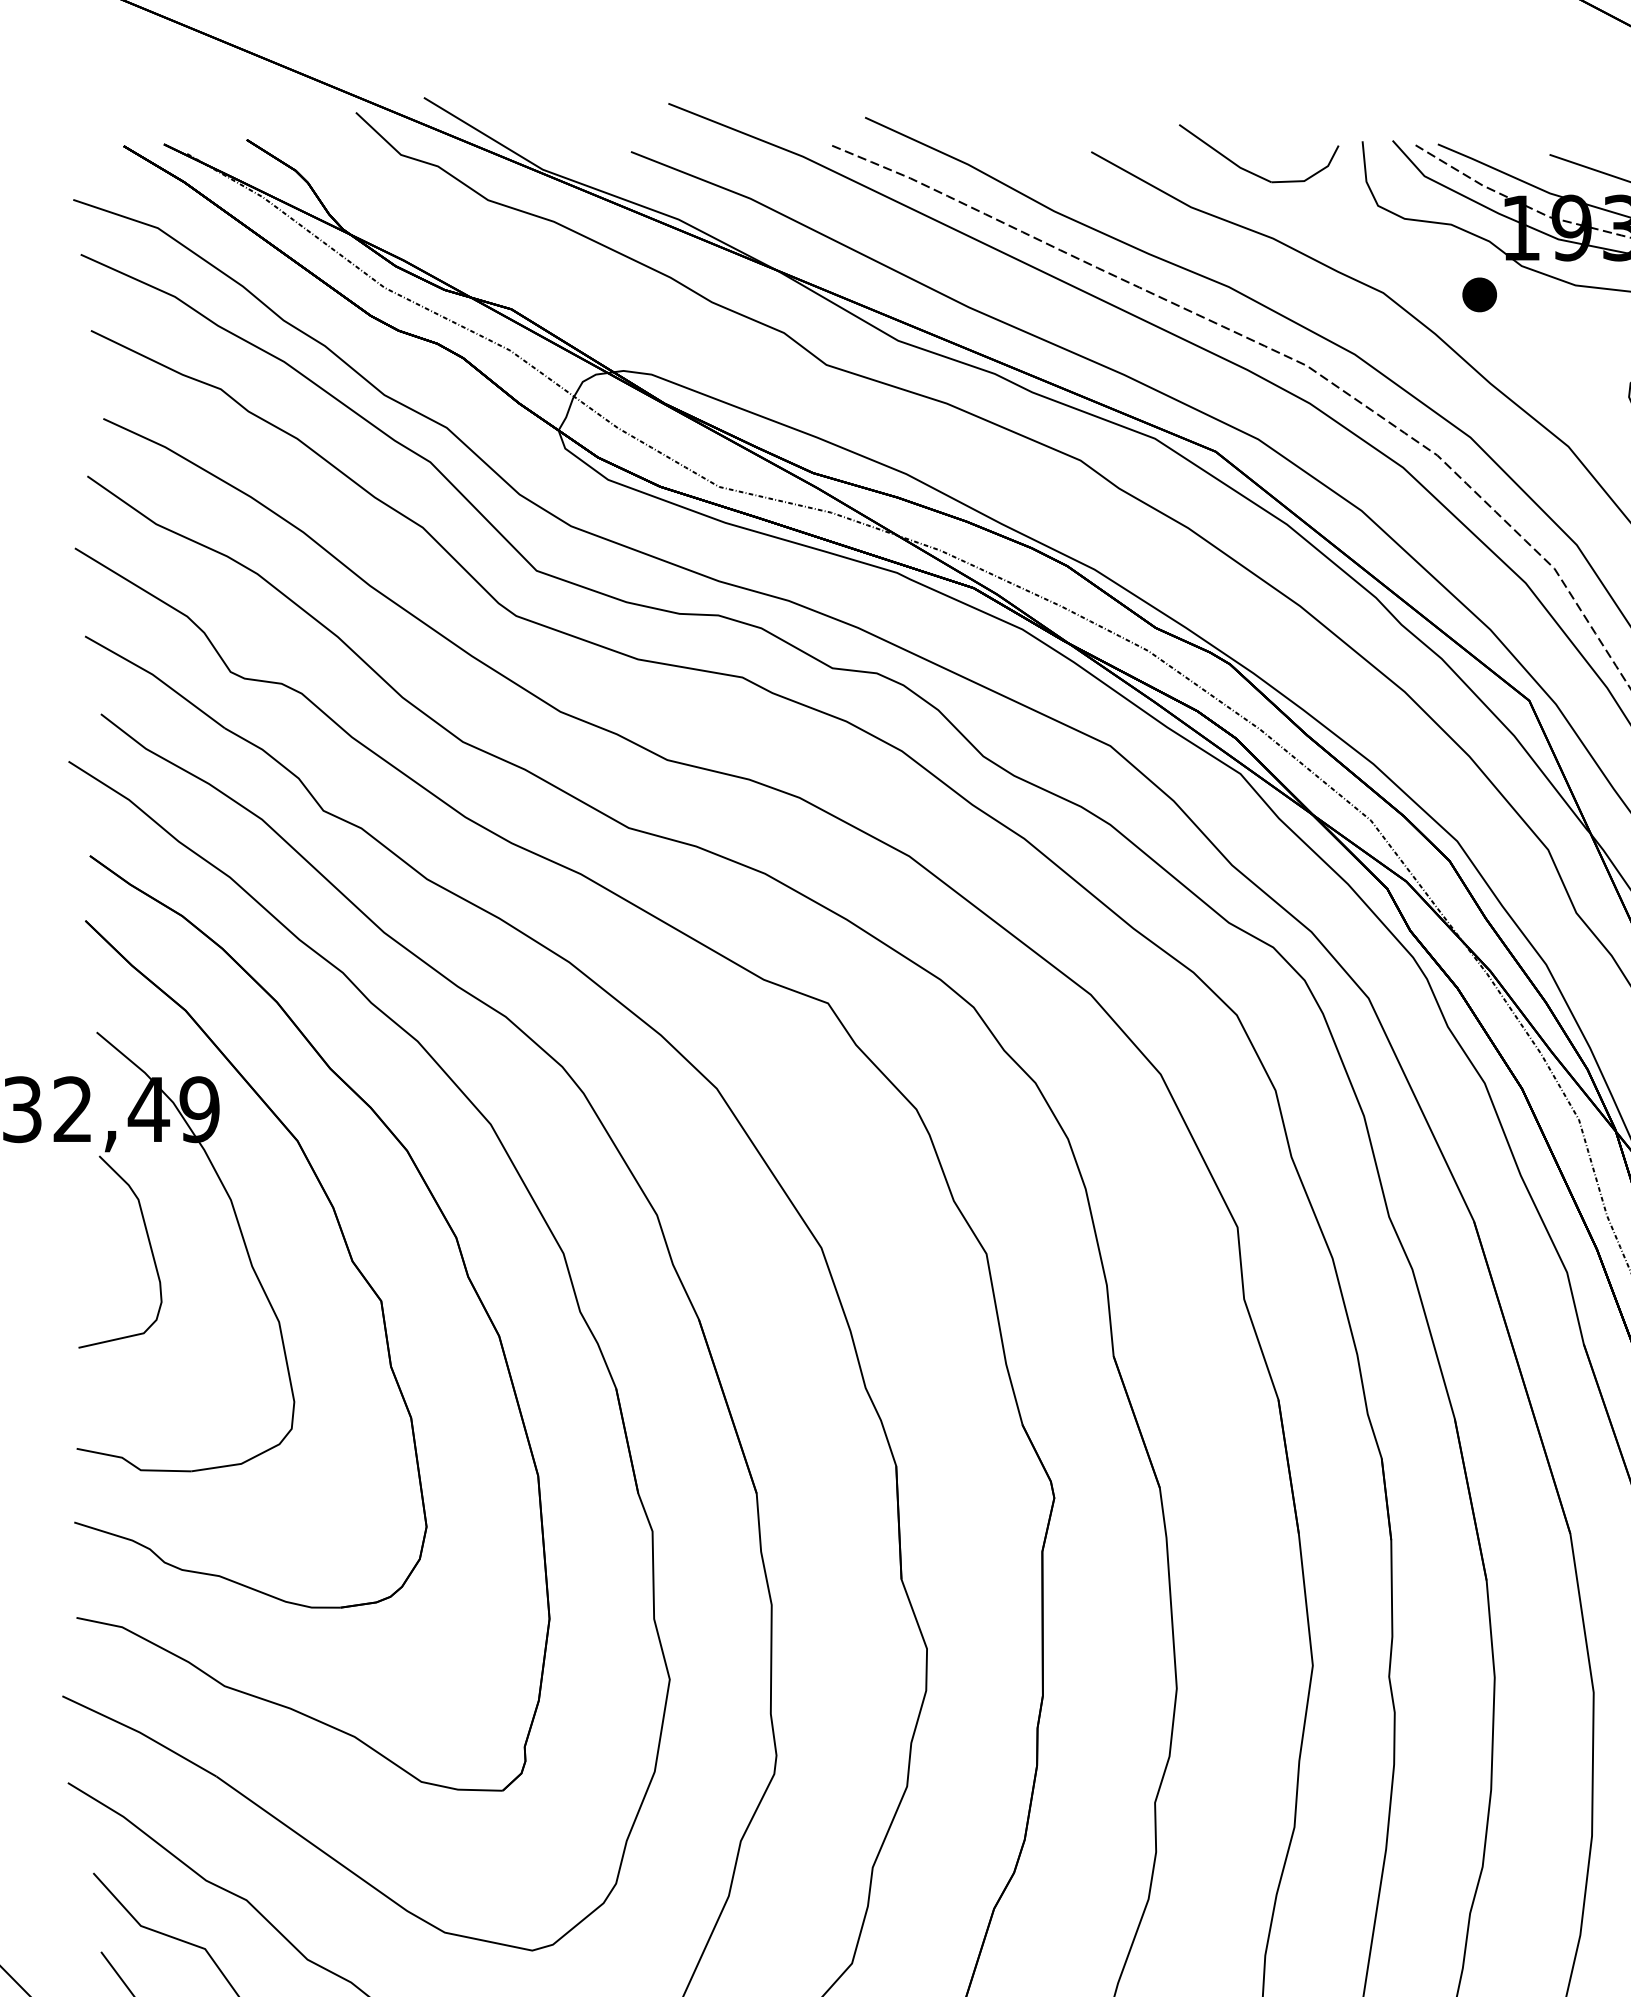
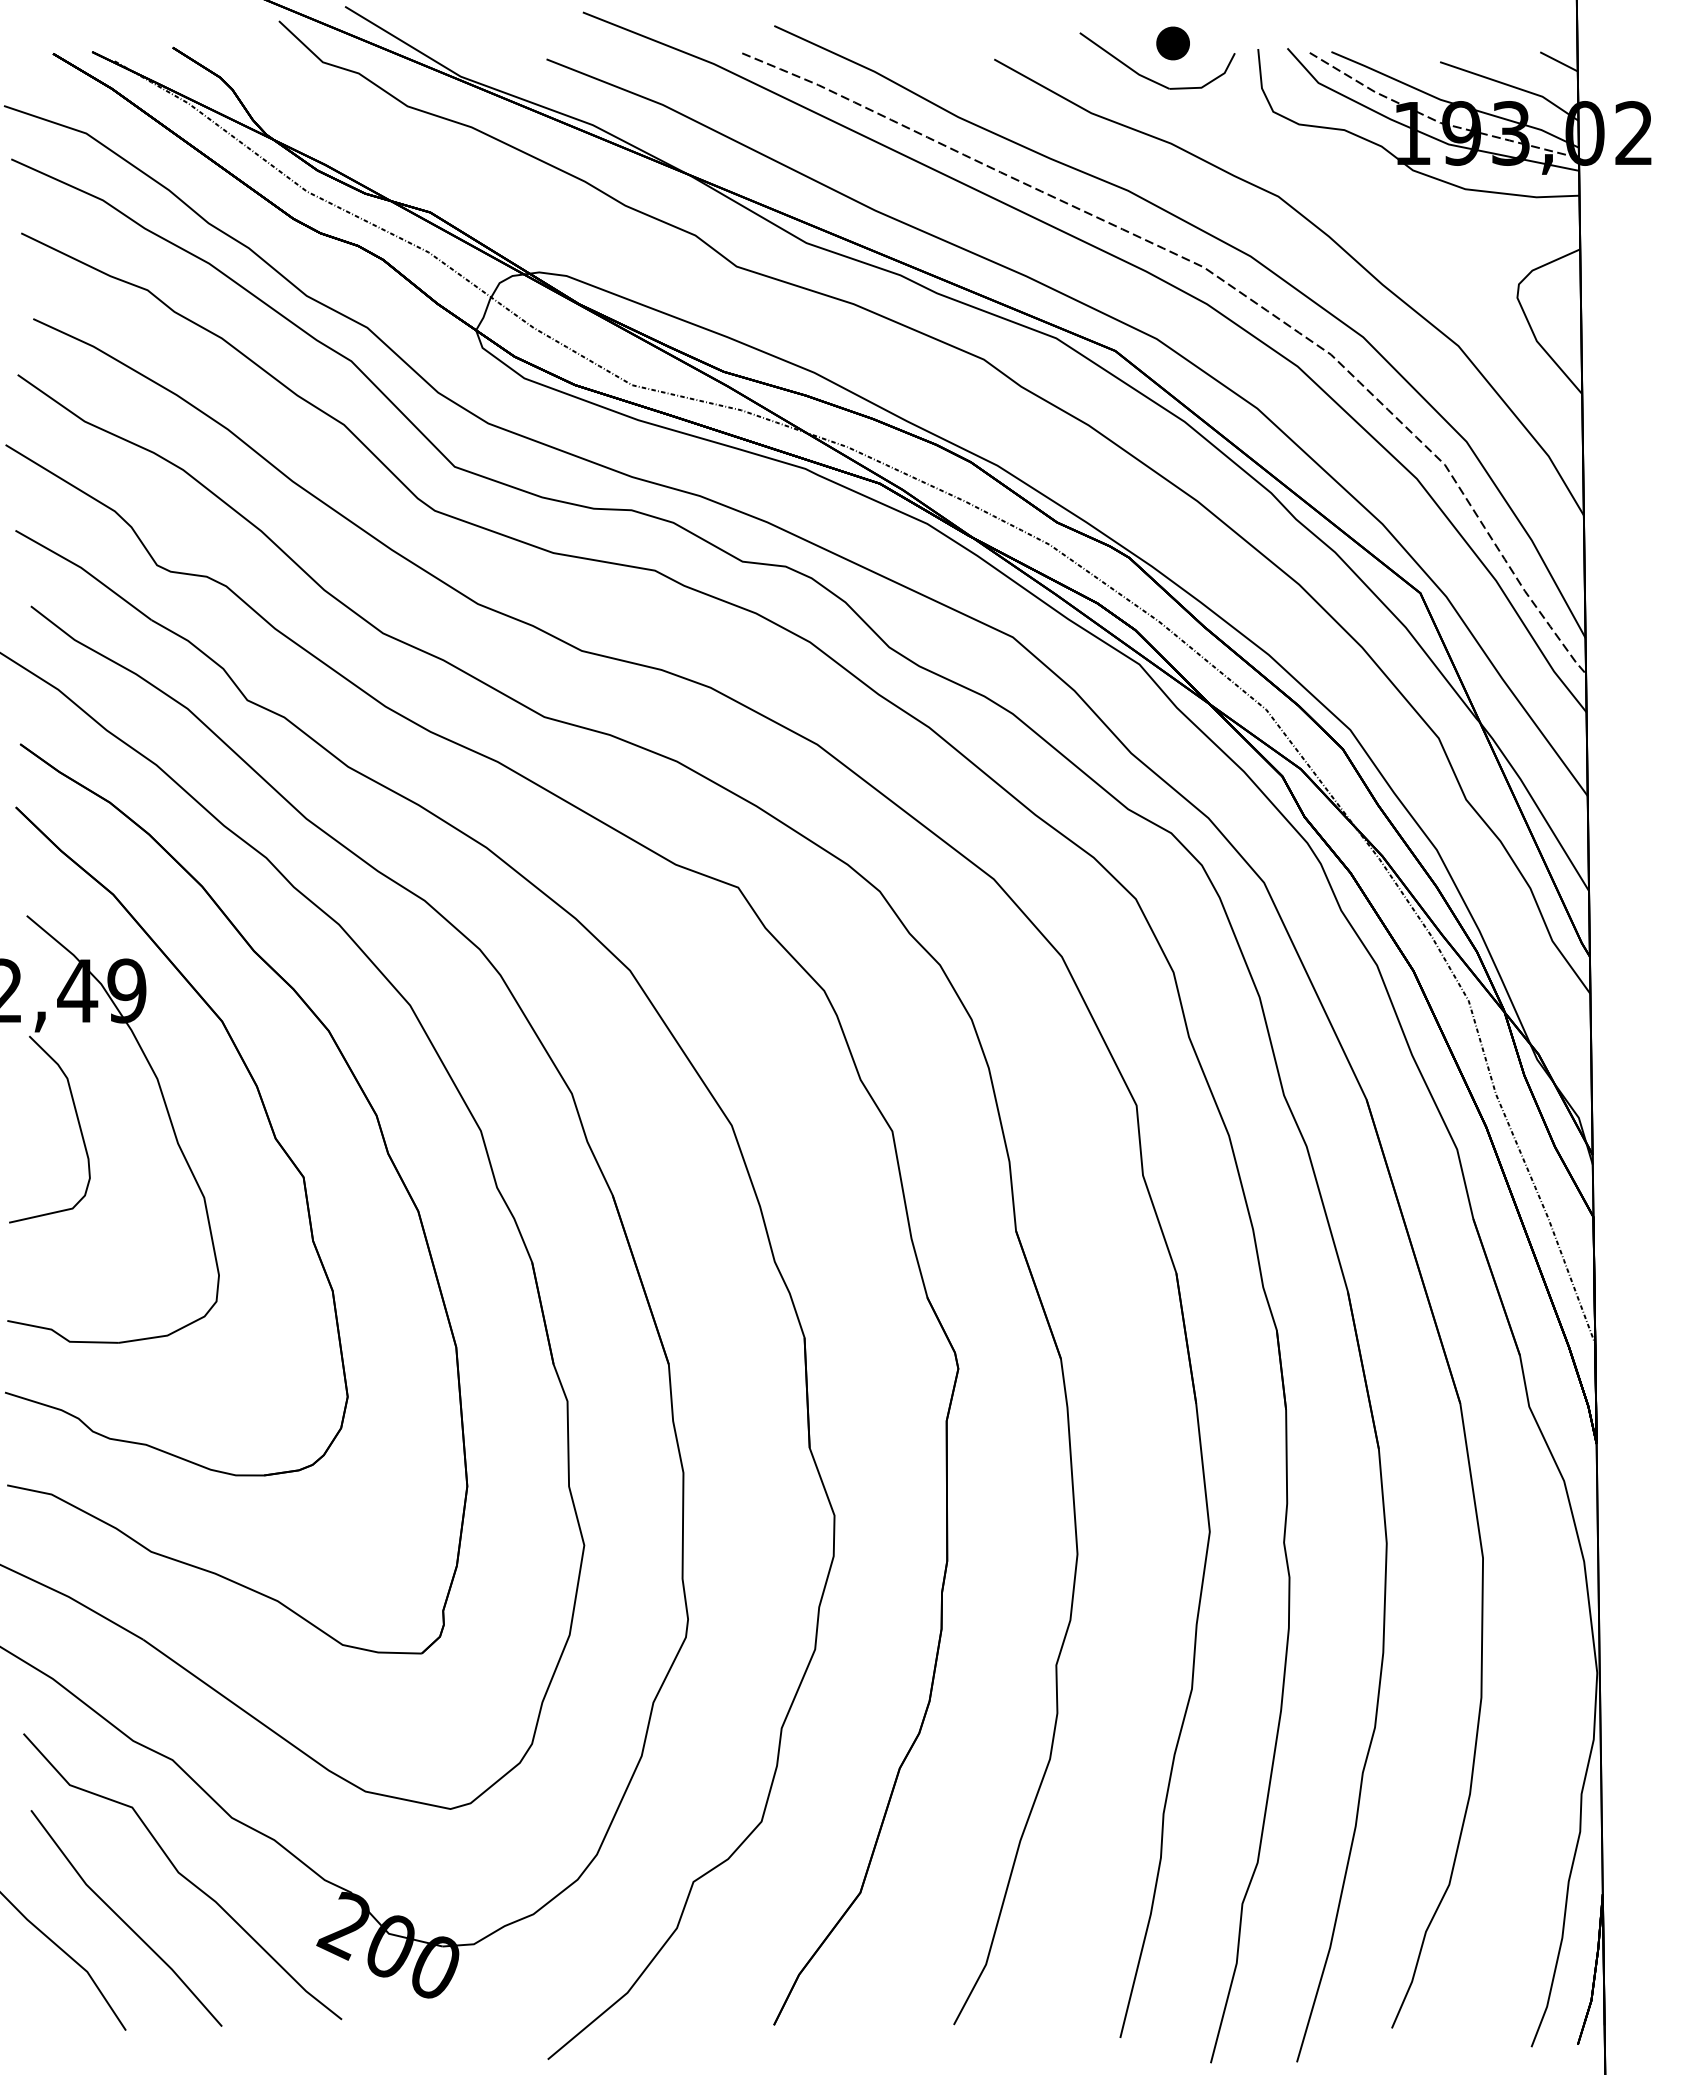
part: (1479, 294) -> (1172, 43), moved

